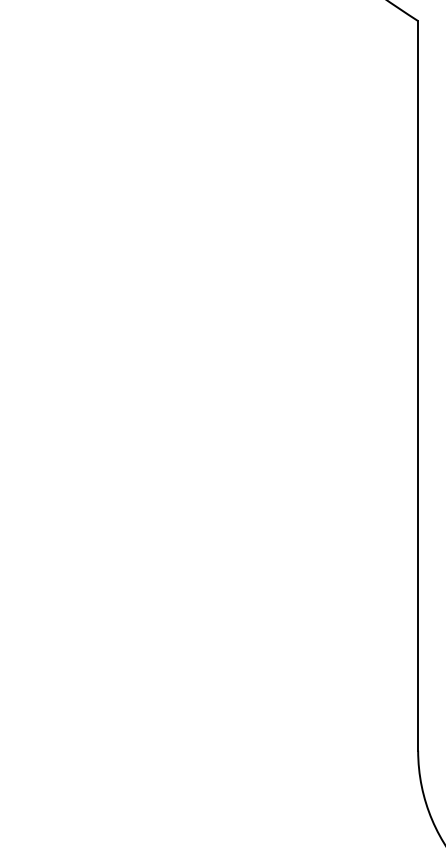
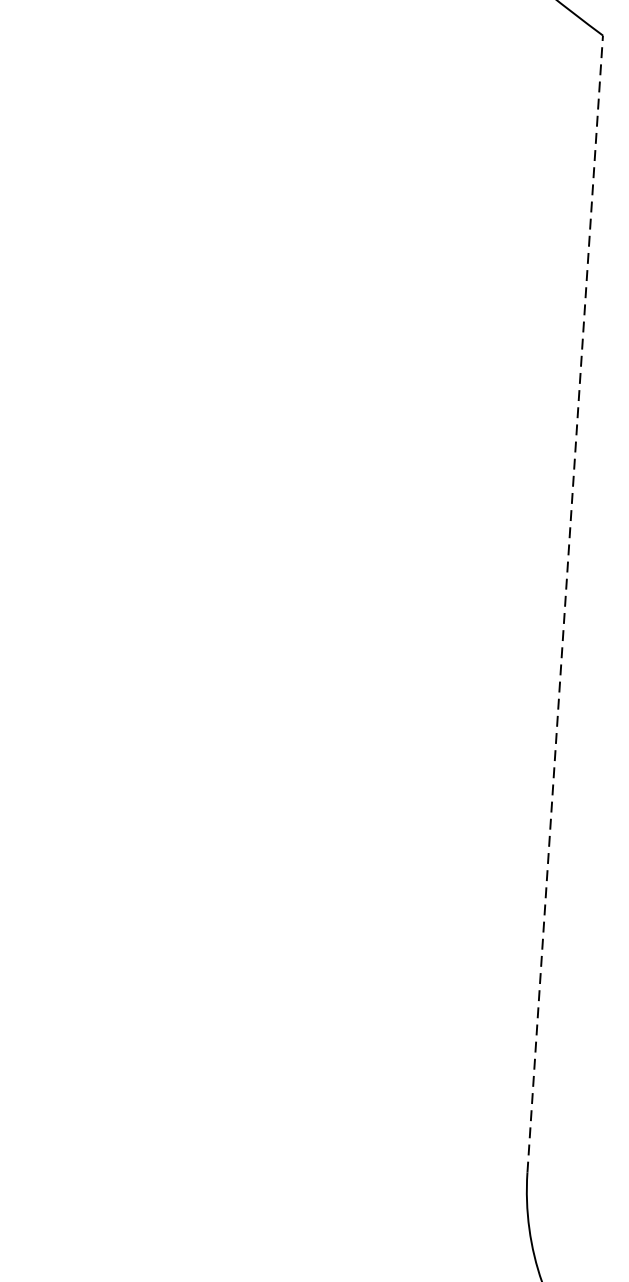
line: (418, 385) -> (565, 603), solid -> dashed

